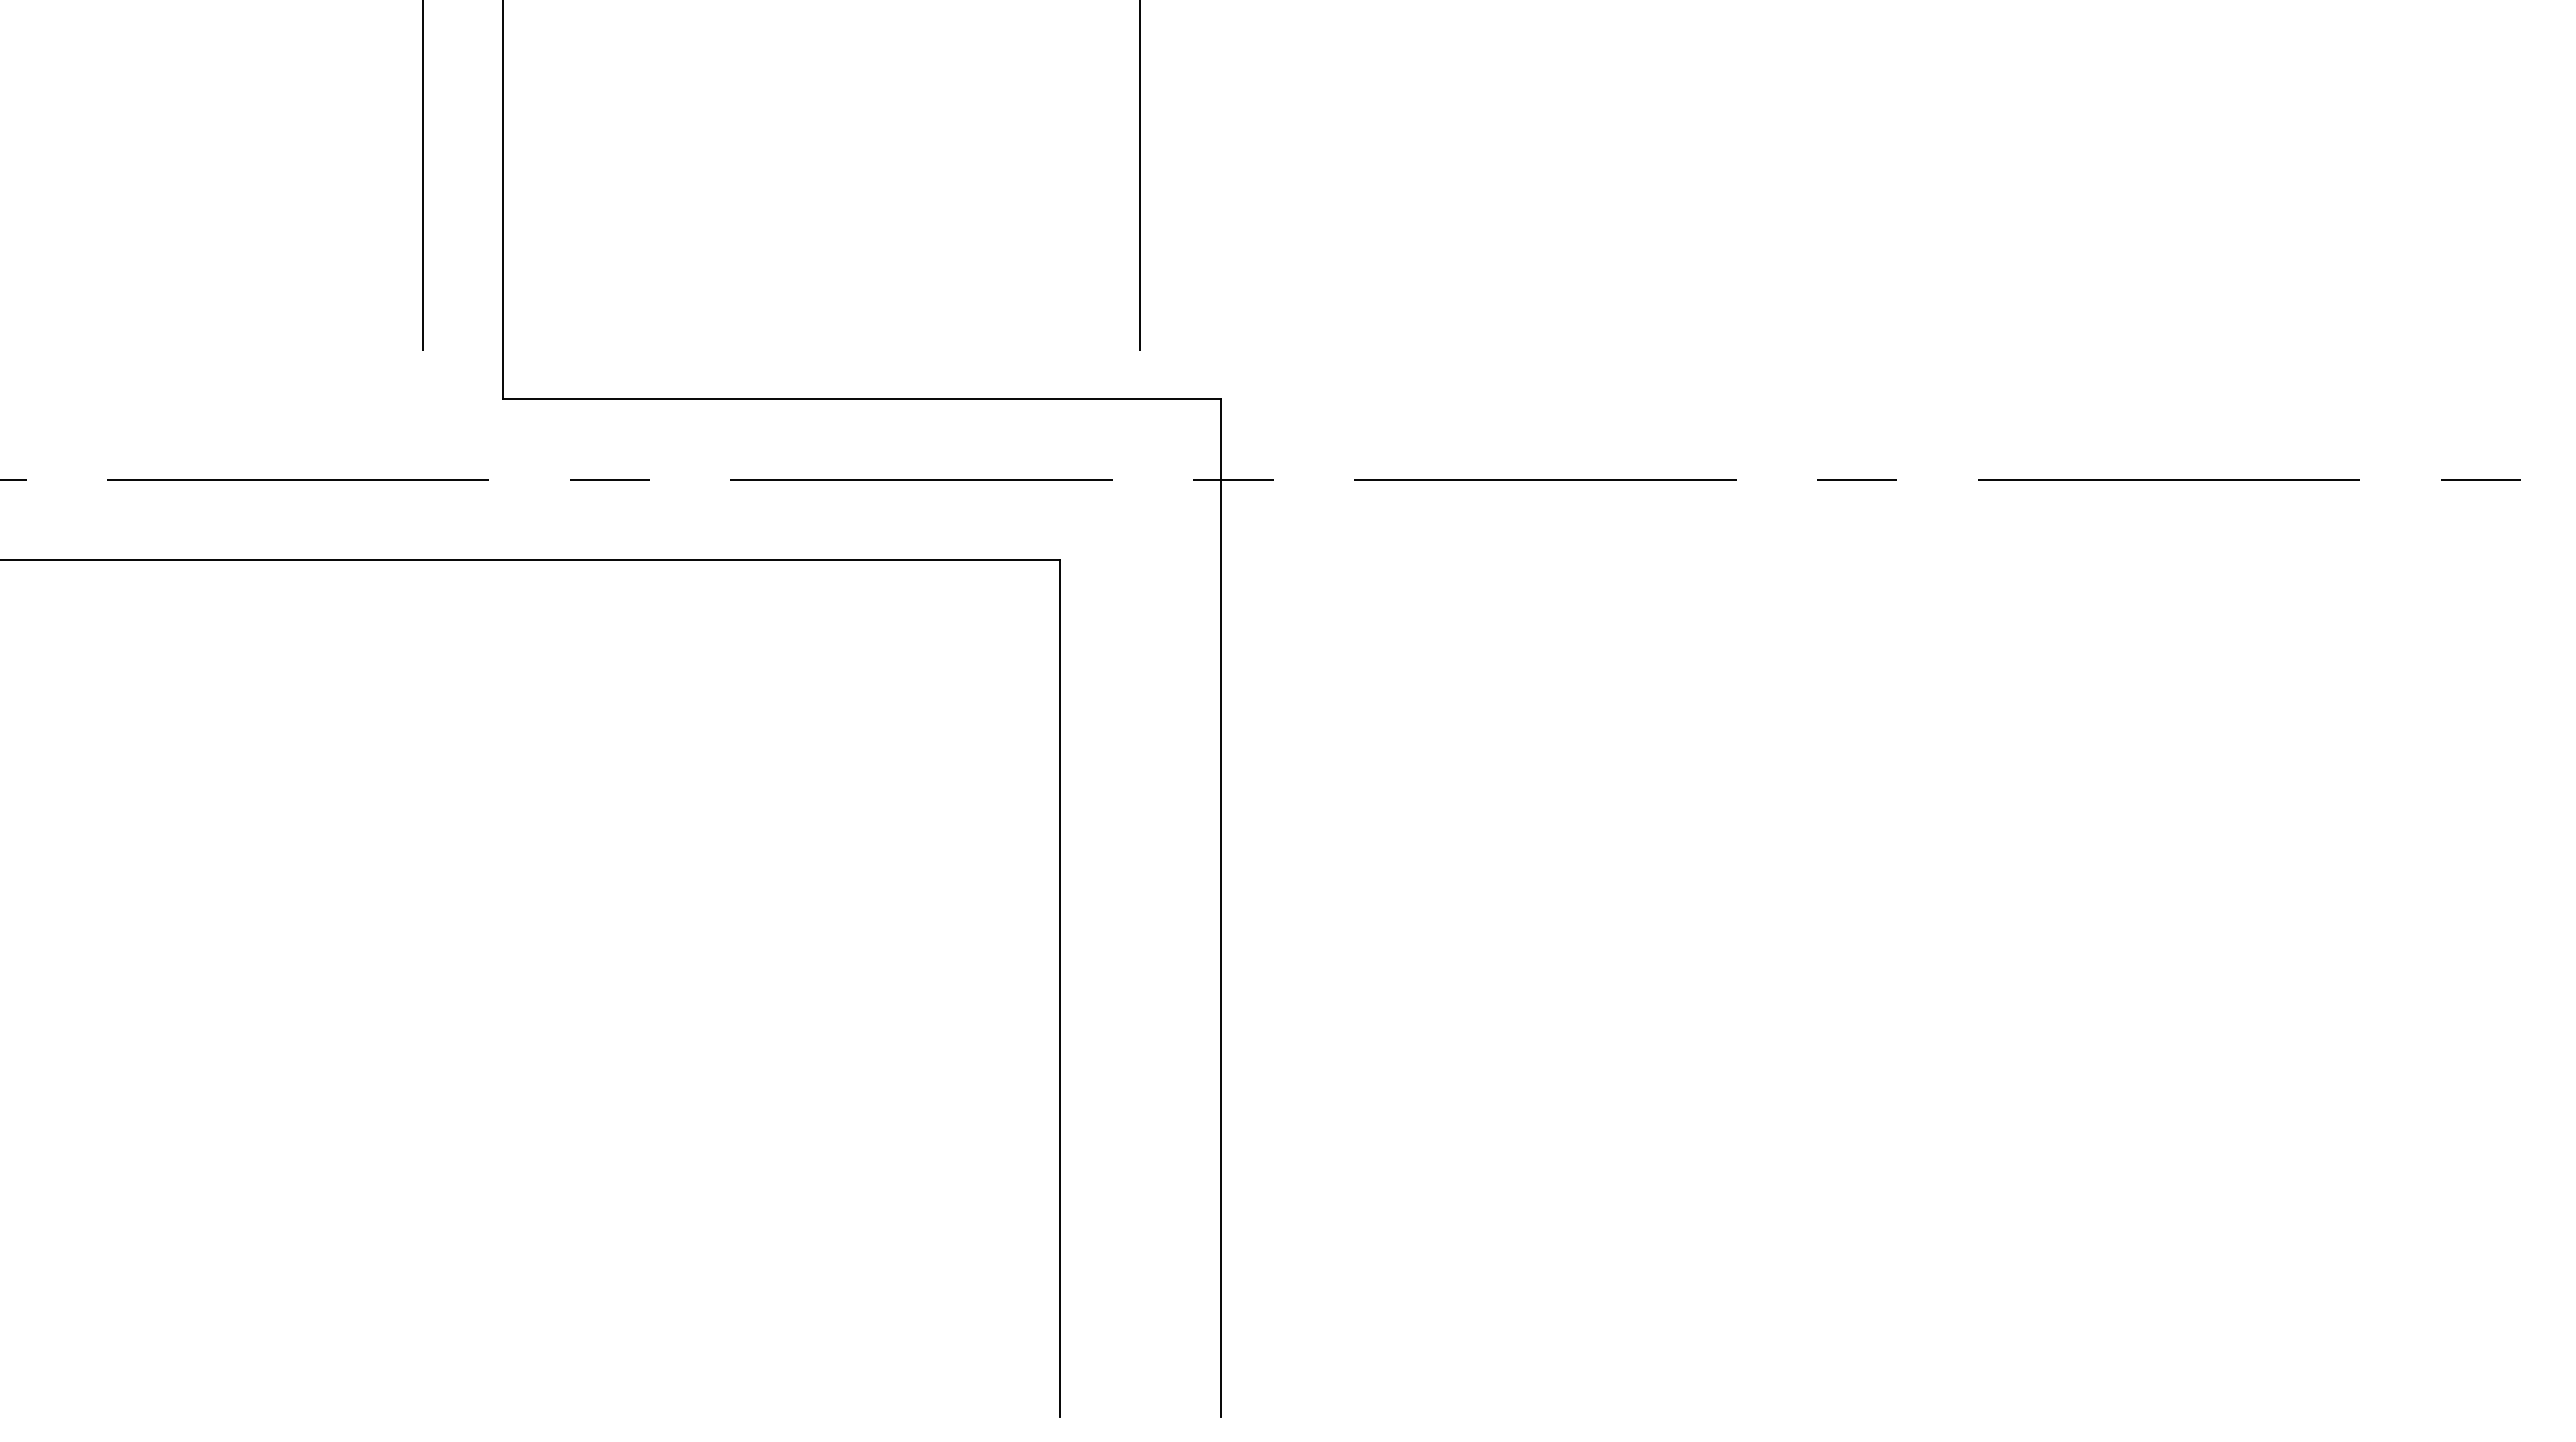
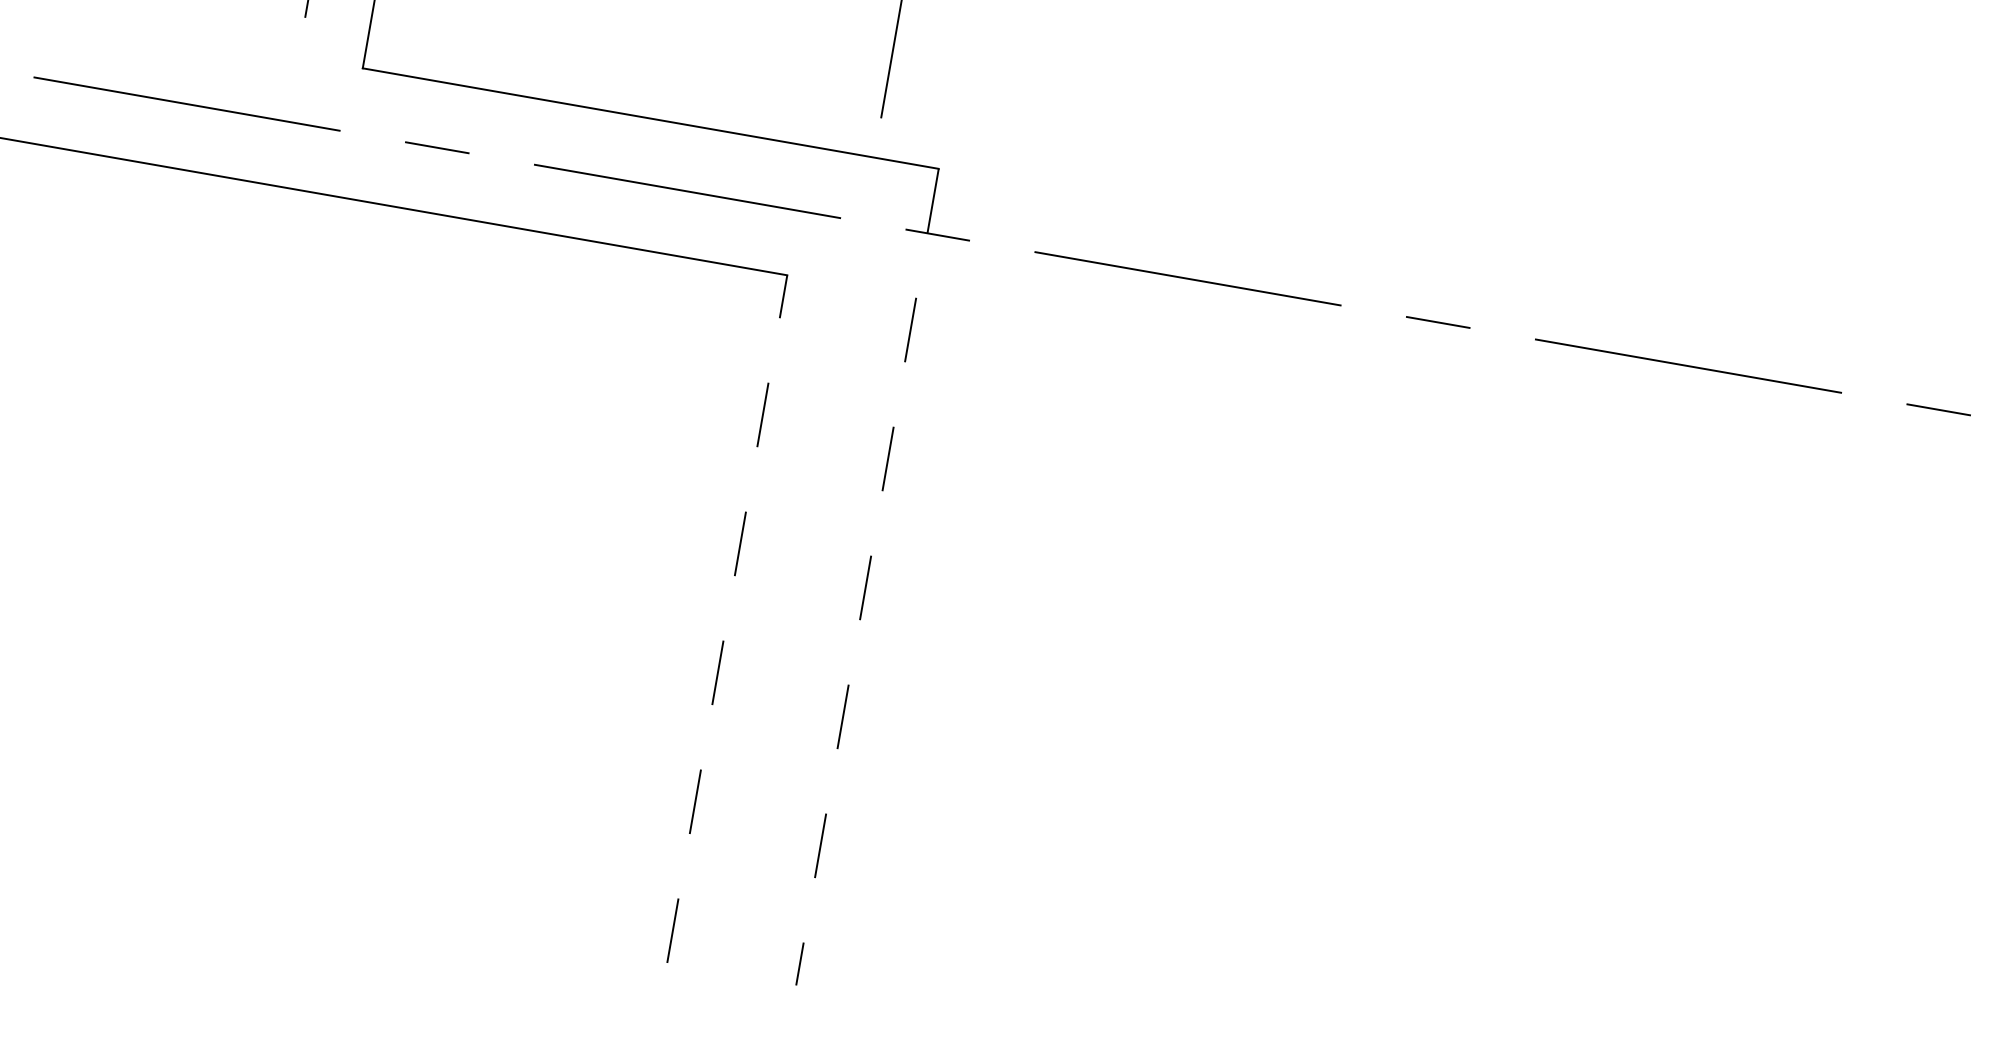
line: (1220, 908) -> (867, 577), solid -> dashed
line: (1060, 988) -> (727, 619), solid -> dashed

